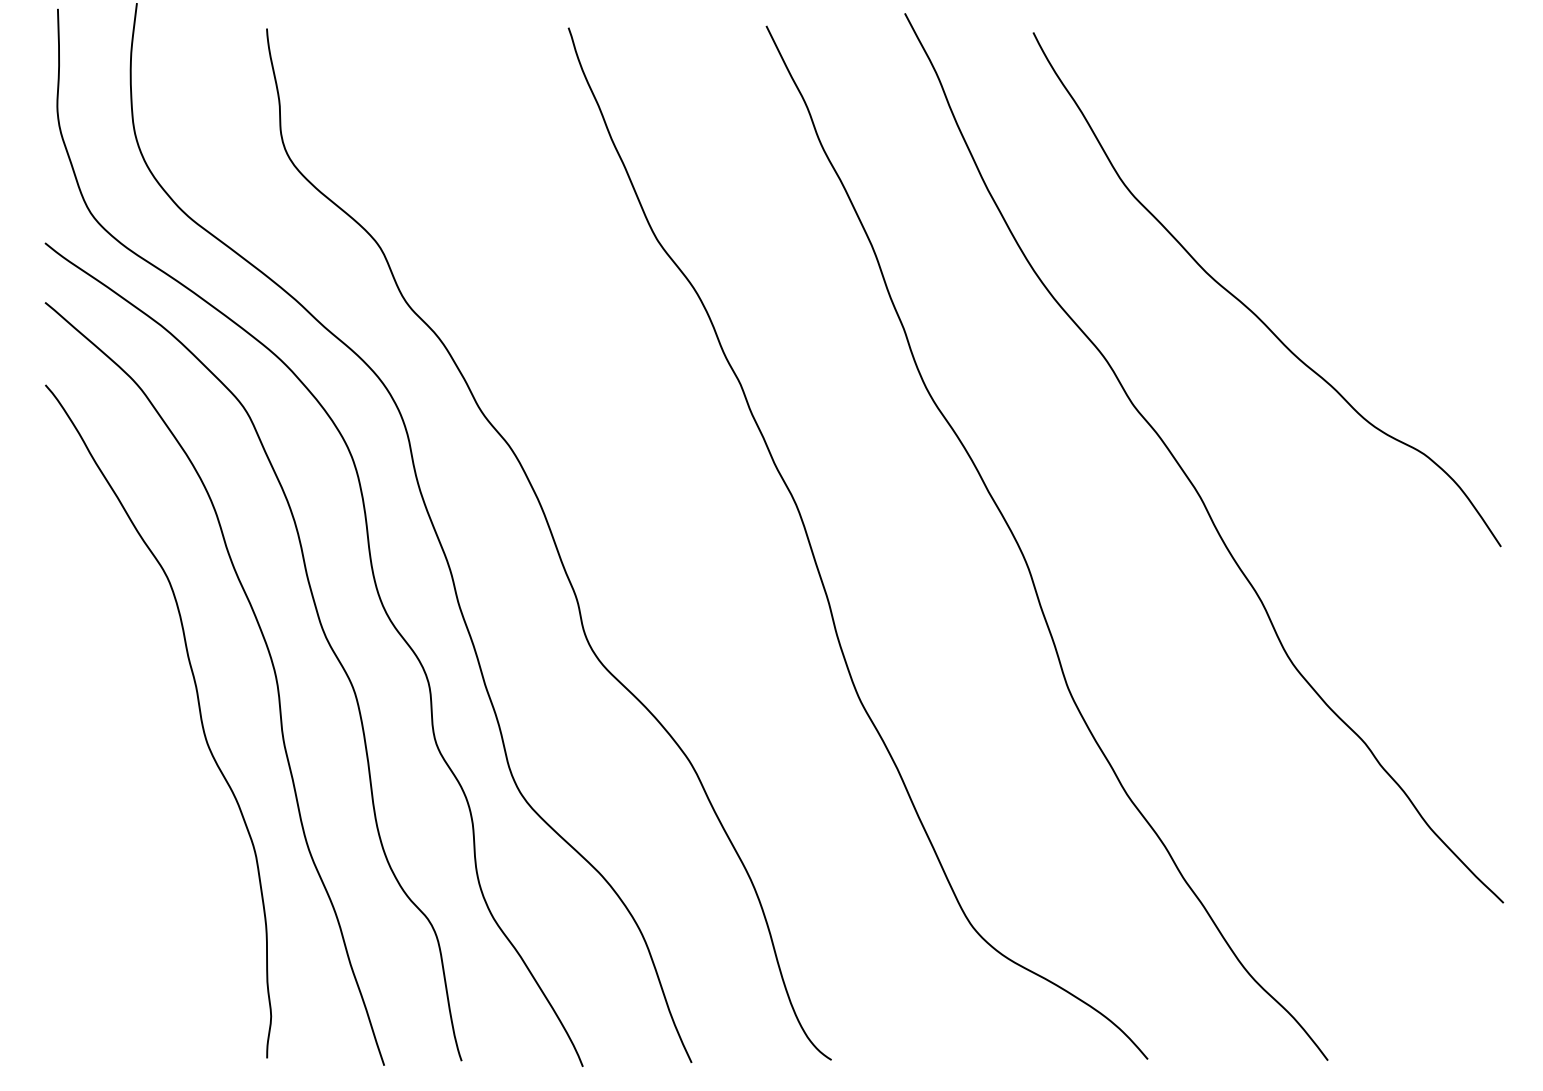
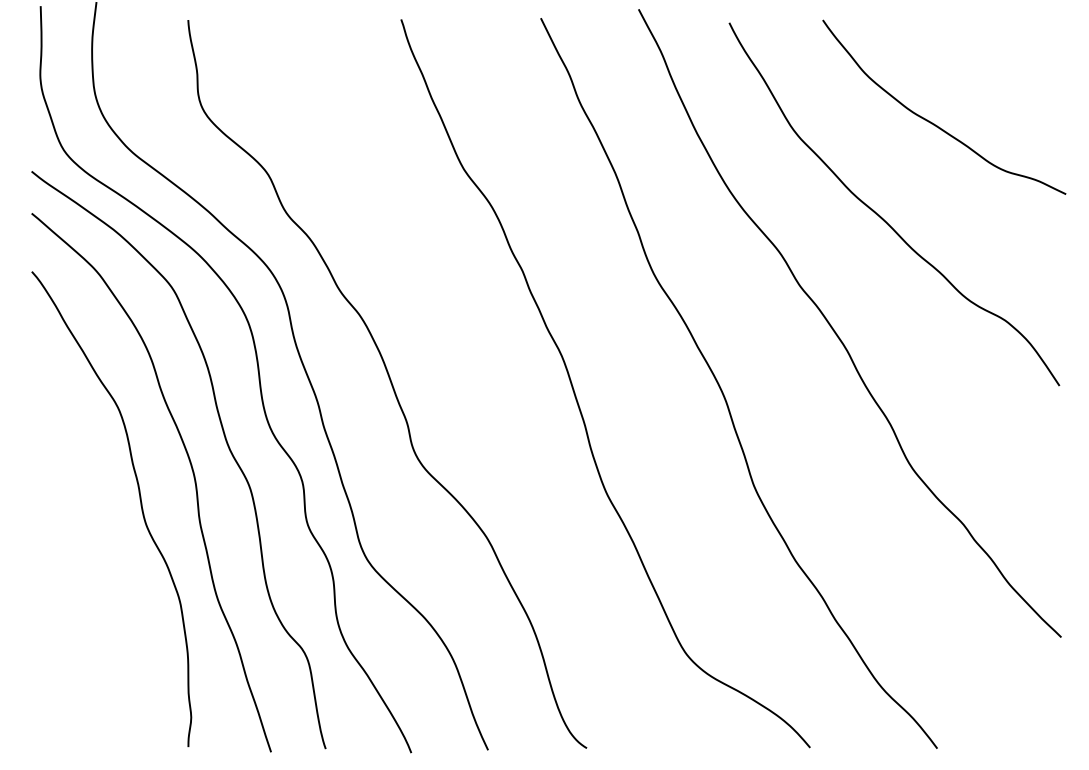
curve: (1325, 176) -> (935, 124), added

